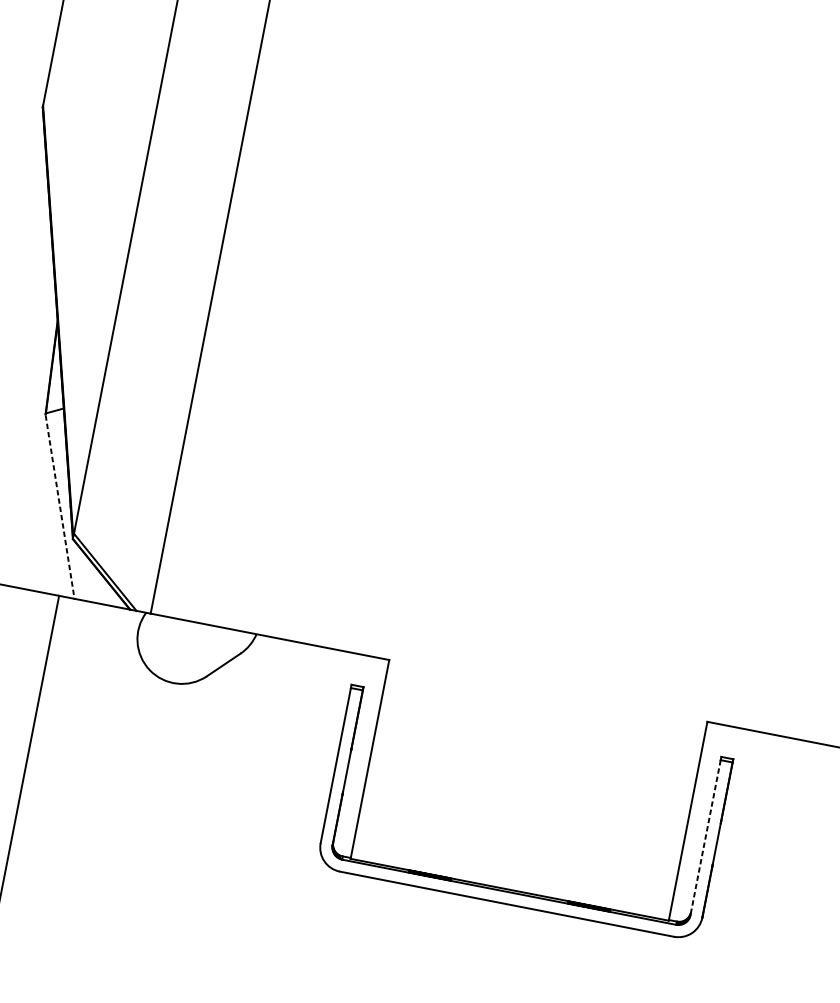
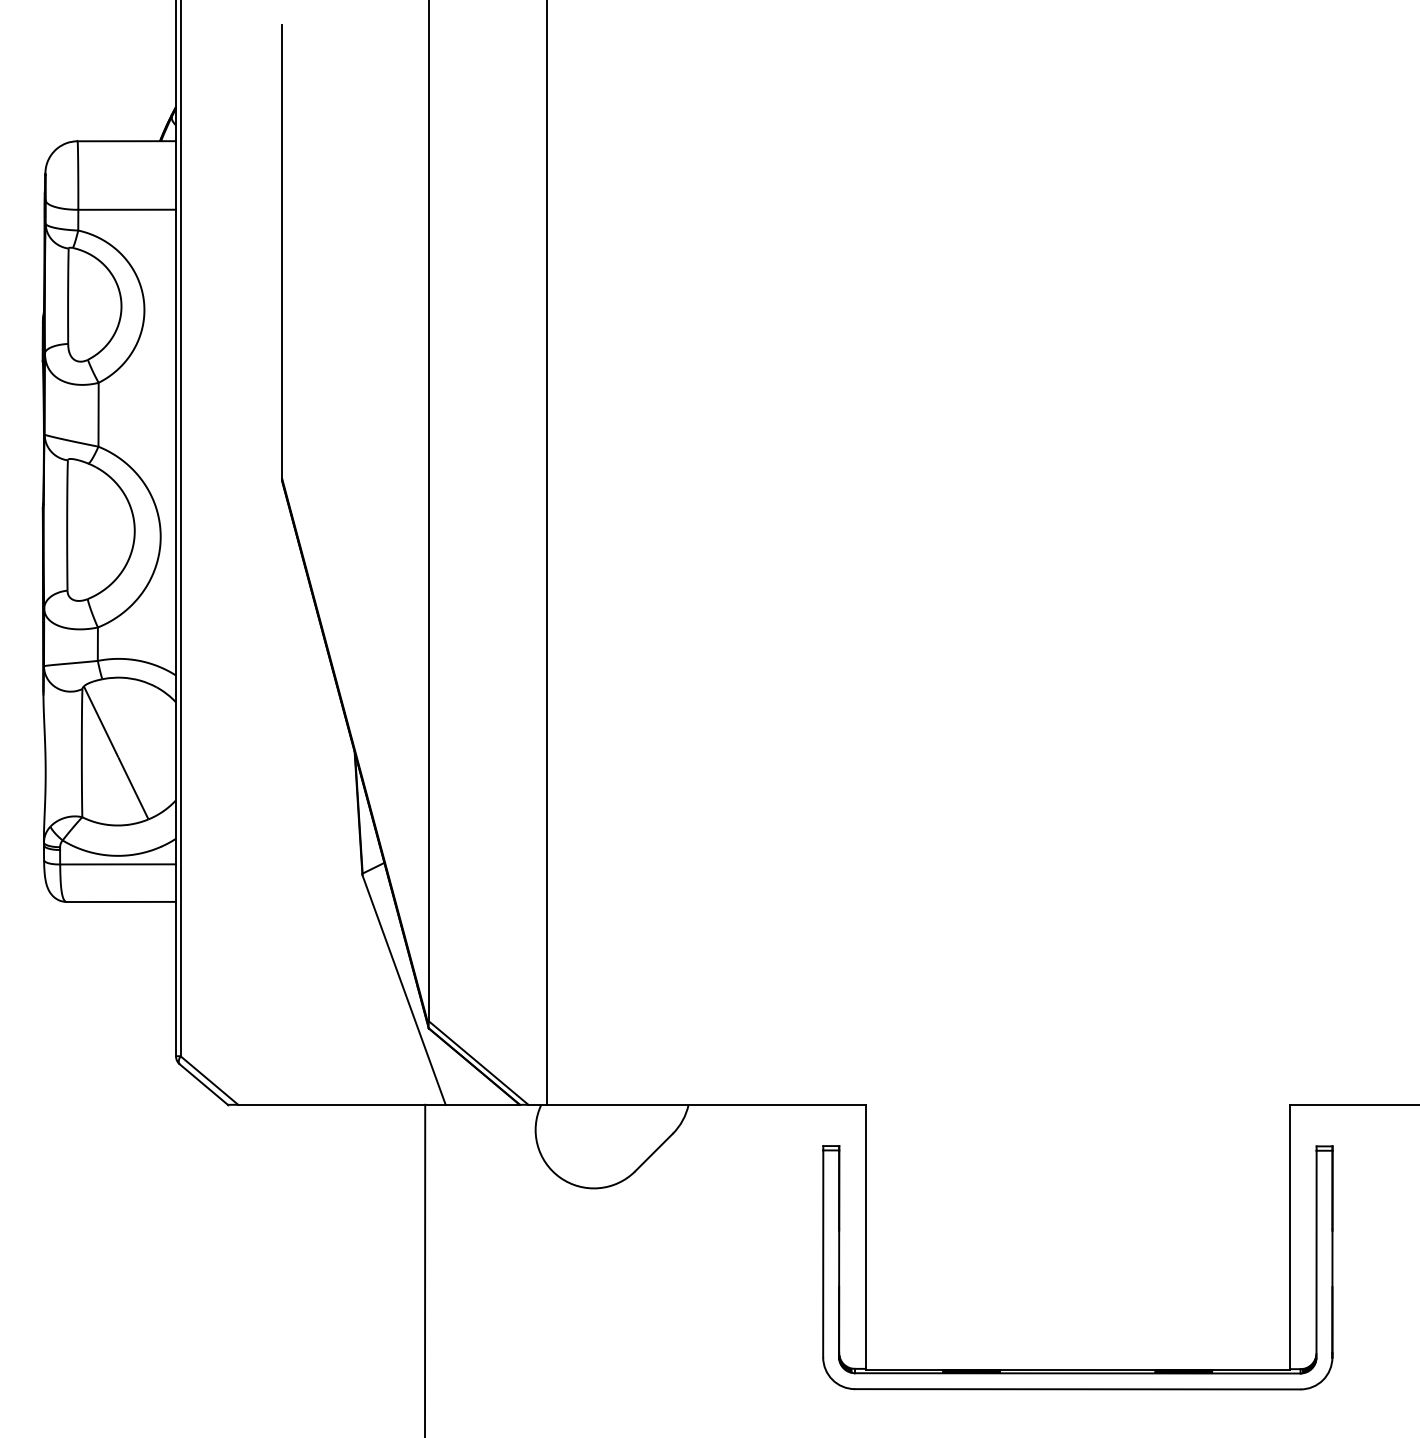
line: (60, 507) -> (404, 990), dashed -> solid
line: (705, 837) -> (1316, 1254), dashed -> solid

